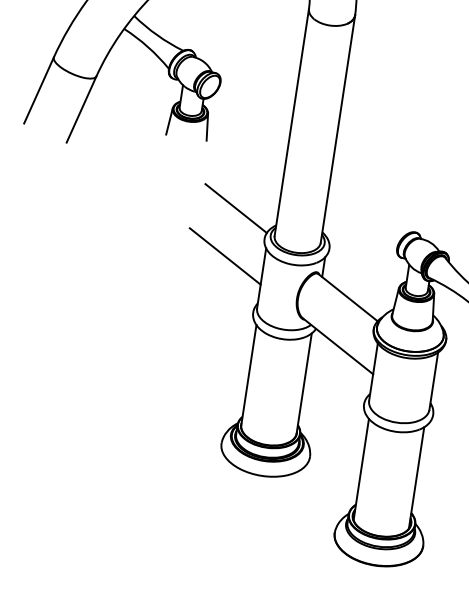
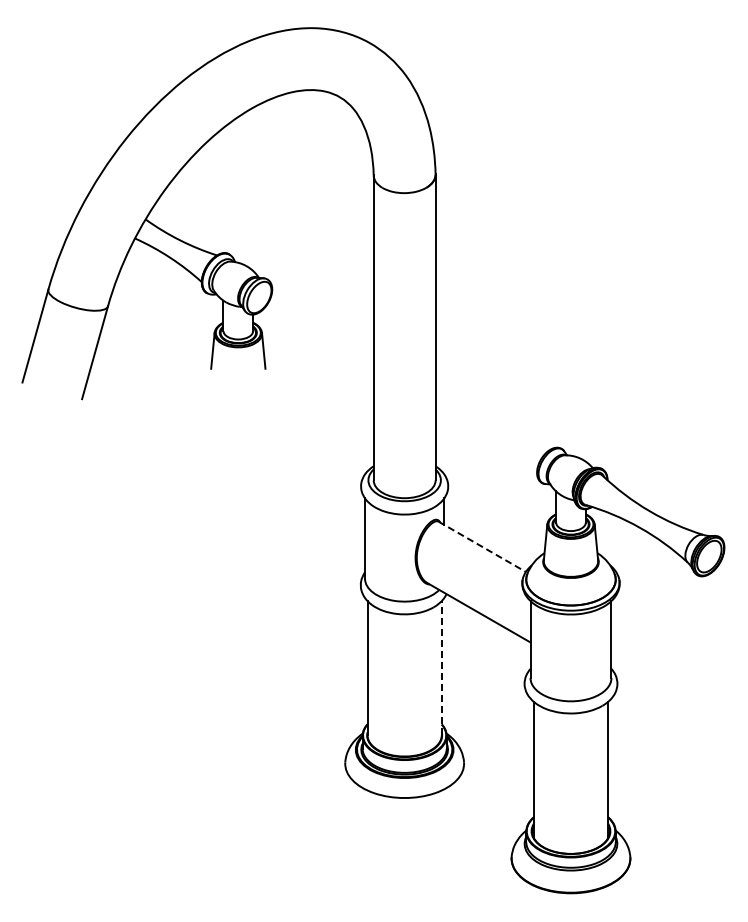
line: (235, 208) -> (317, 452), removed
line: (224, 256) -> (312, 517), removed
line: (348, 298) -> (482, 547), solid -> dashed
line: (304, 382) -> (441, 667), solid -> dashed

